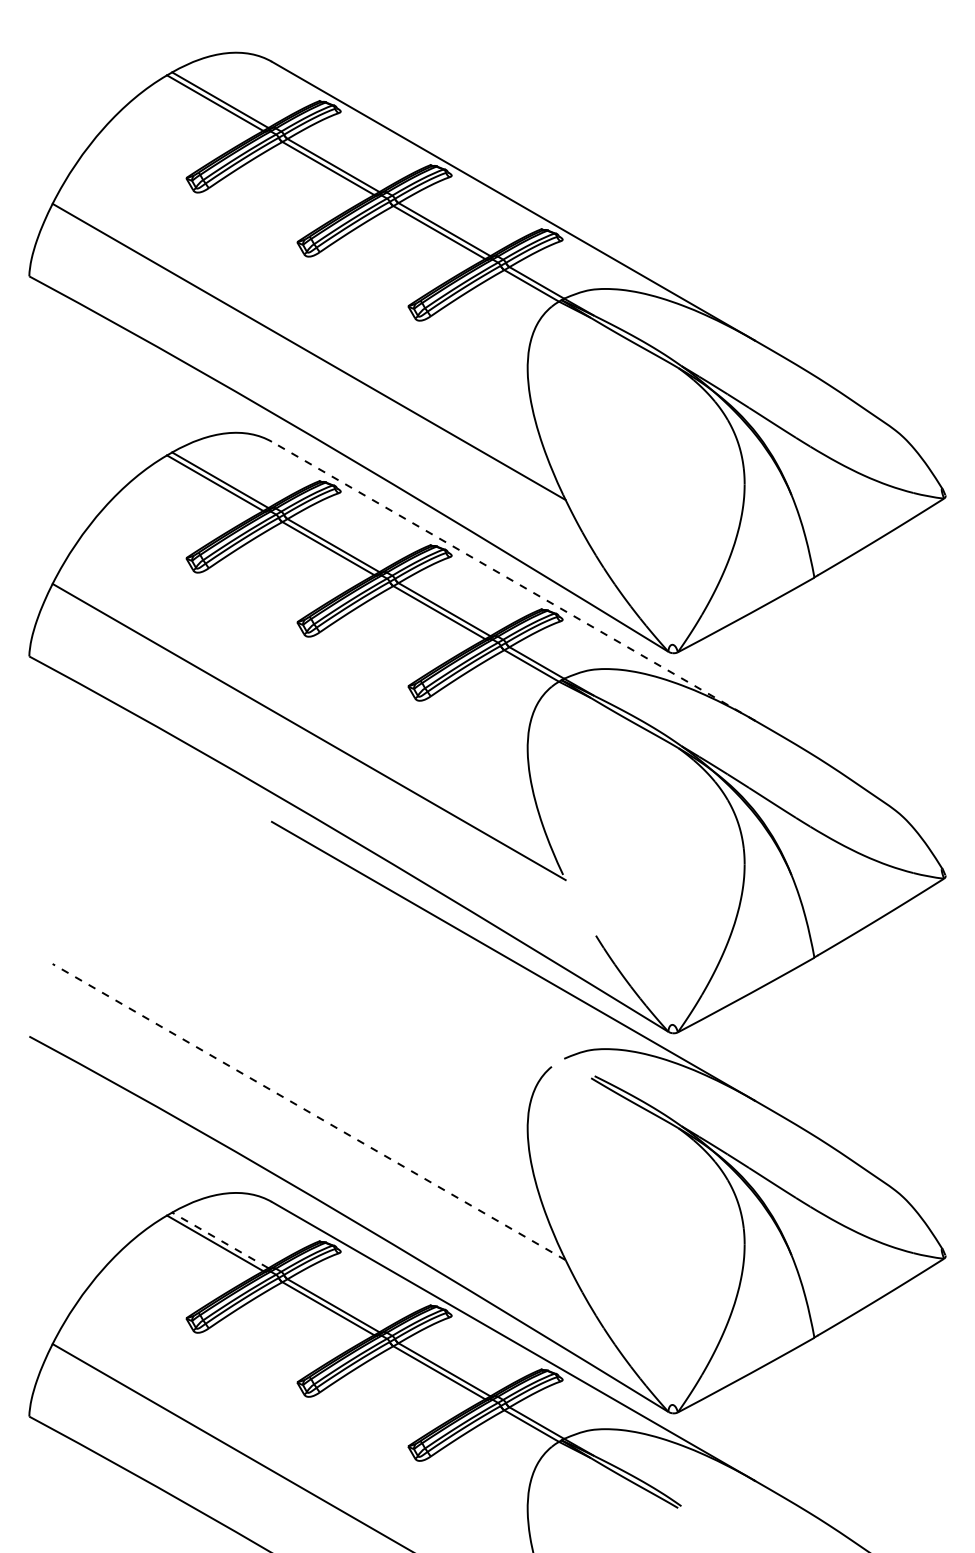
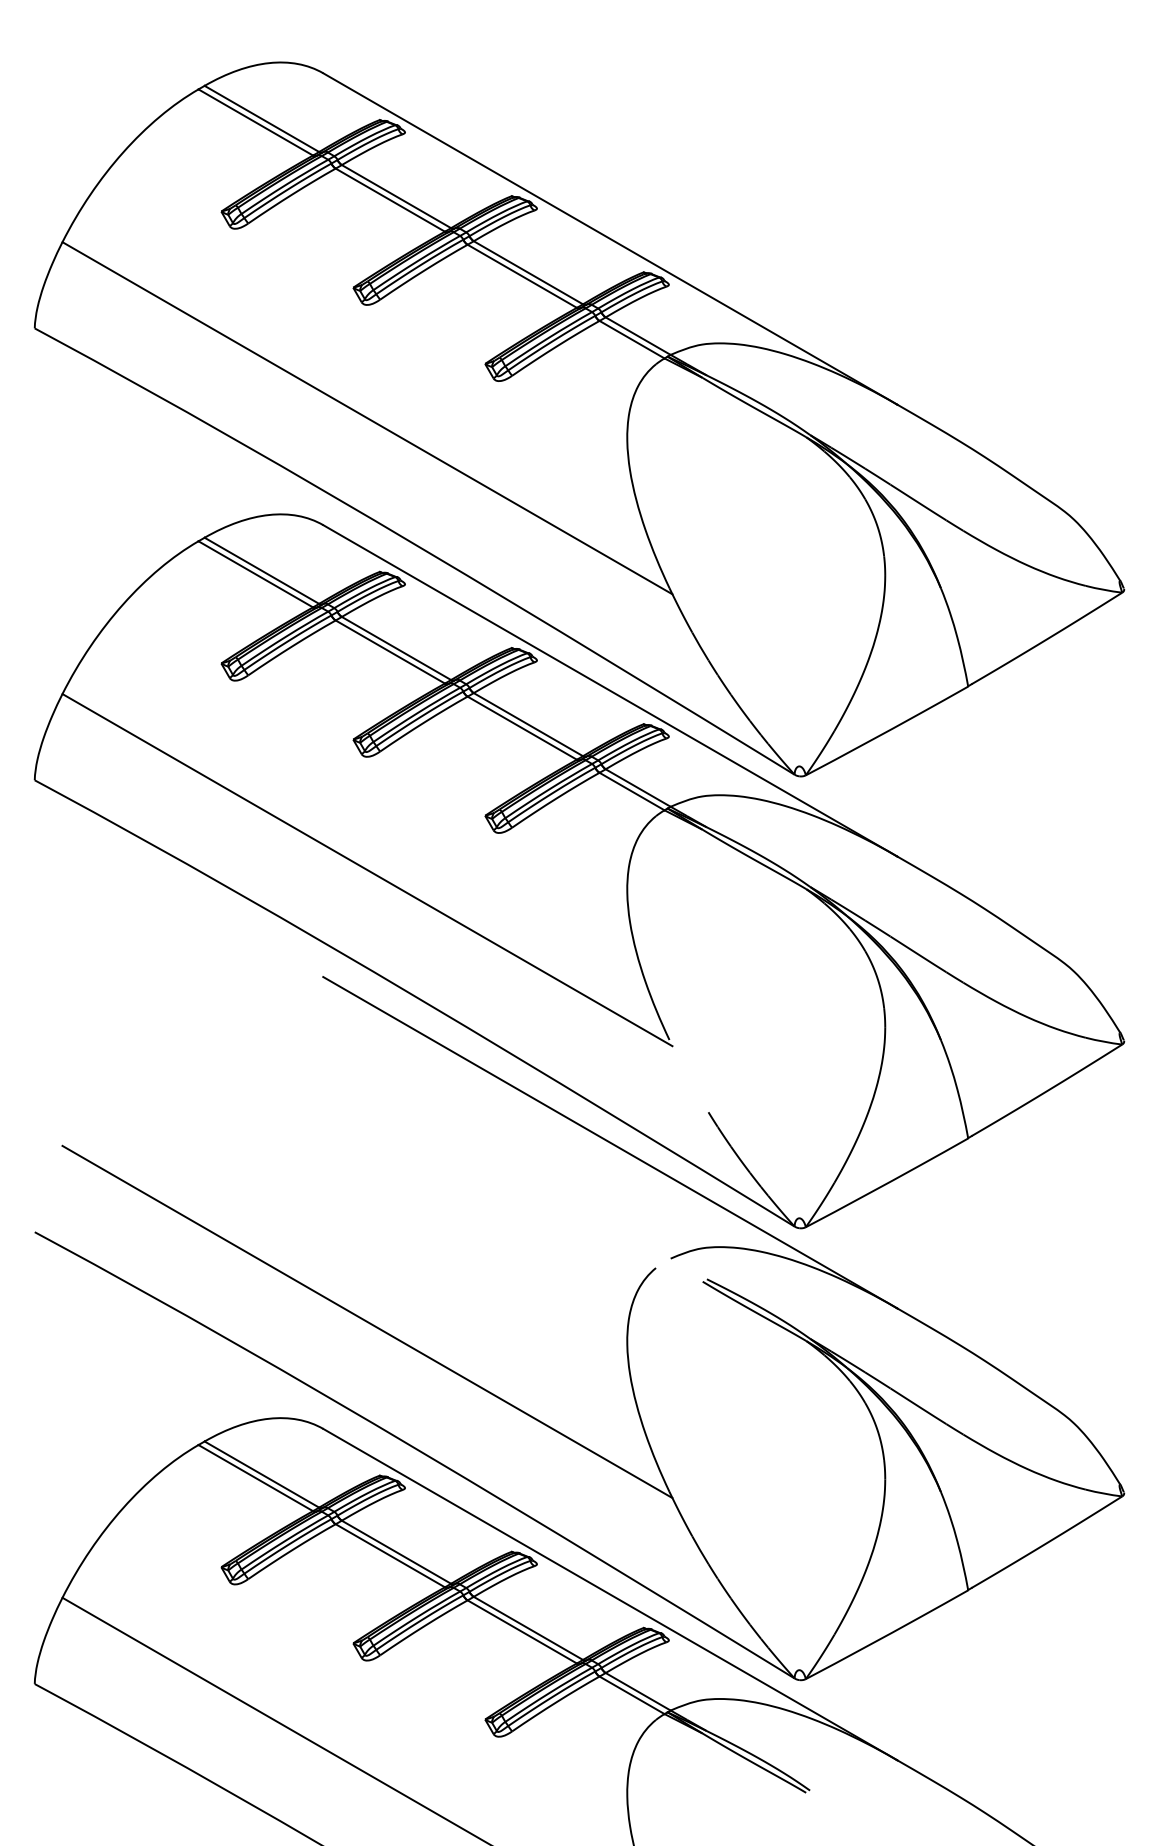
line: (513, 580) -> (610, 690), dashed -> solid
line: (309, 1111) -> (367, 1321), dashed -> solid
line: (220, 1240) -> (261, 1474), dashed -> solid

